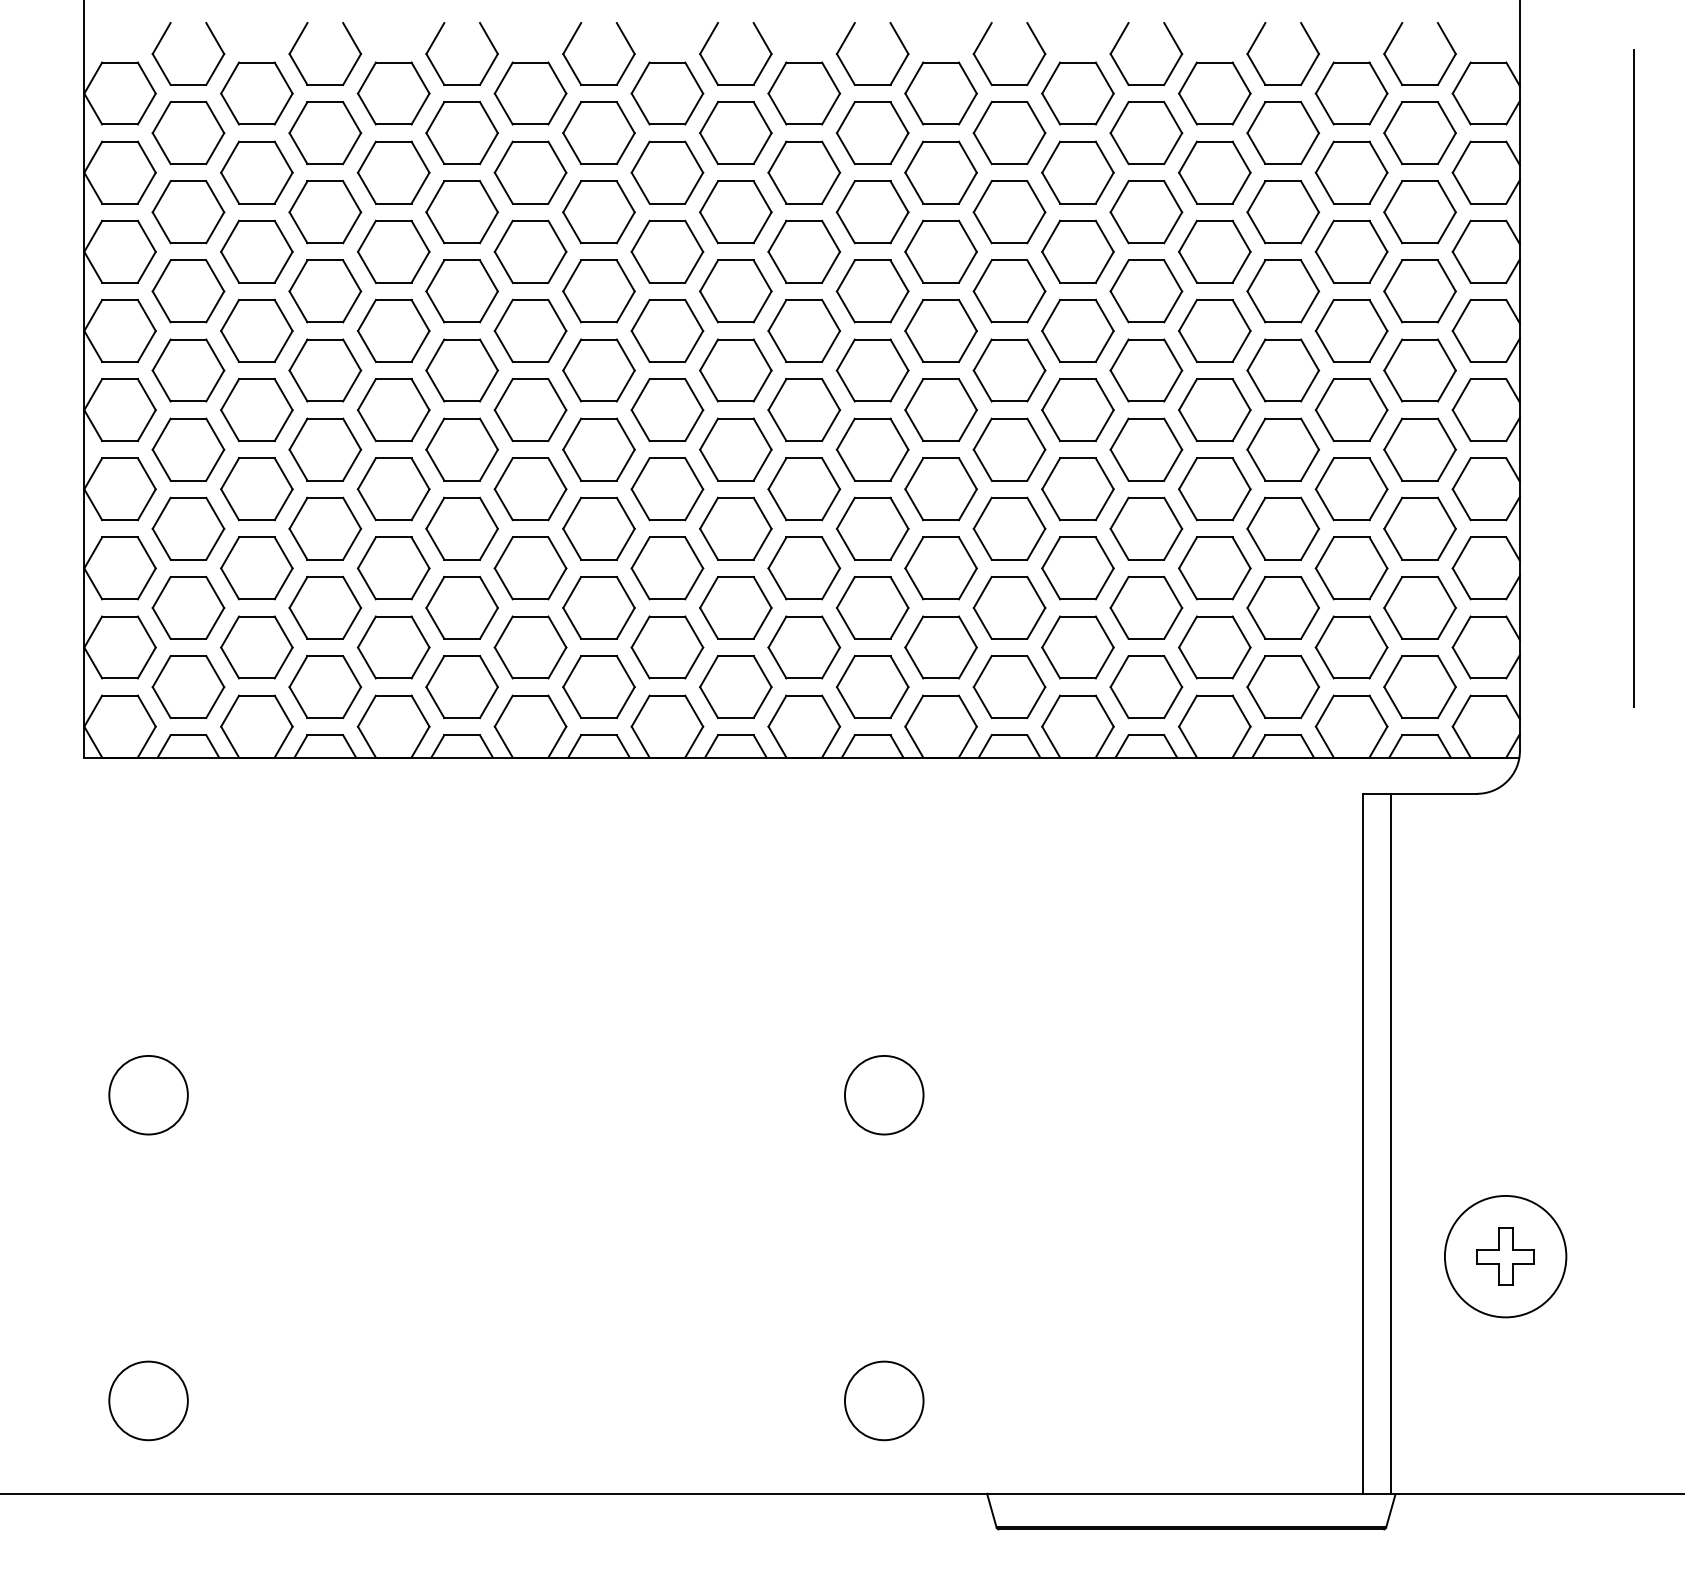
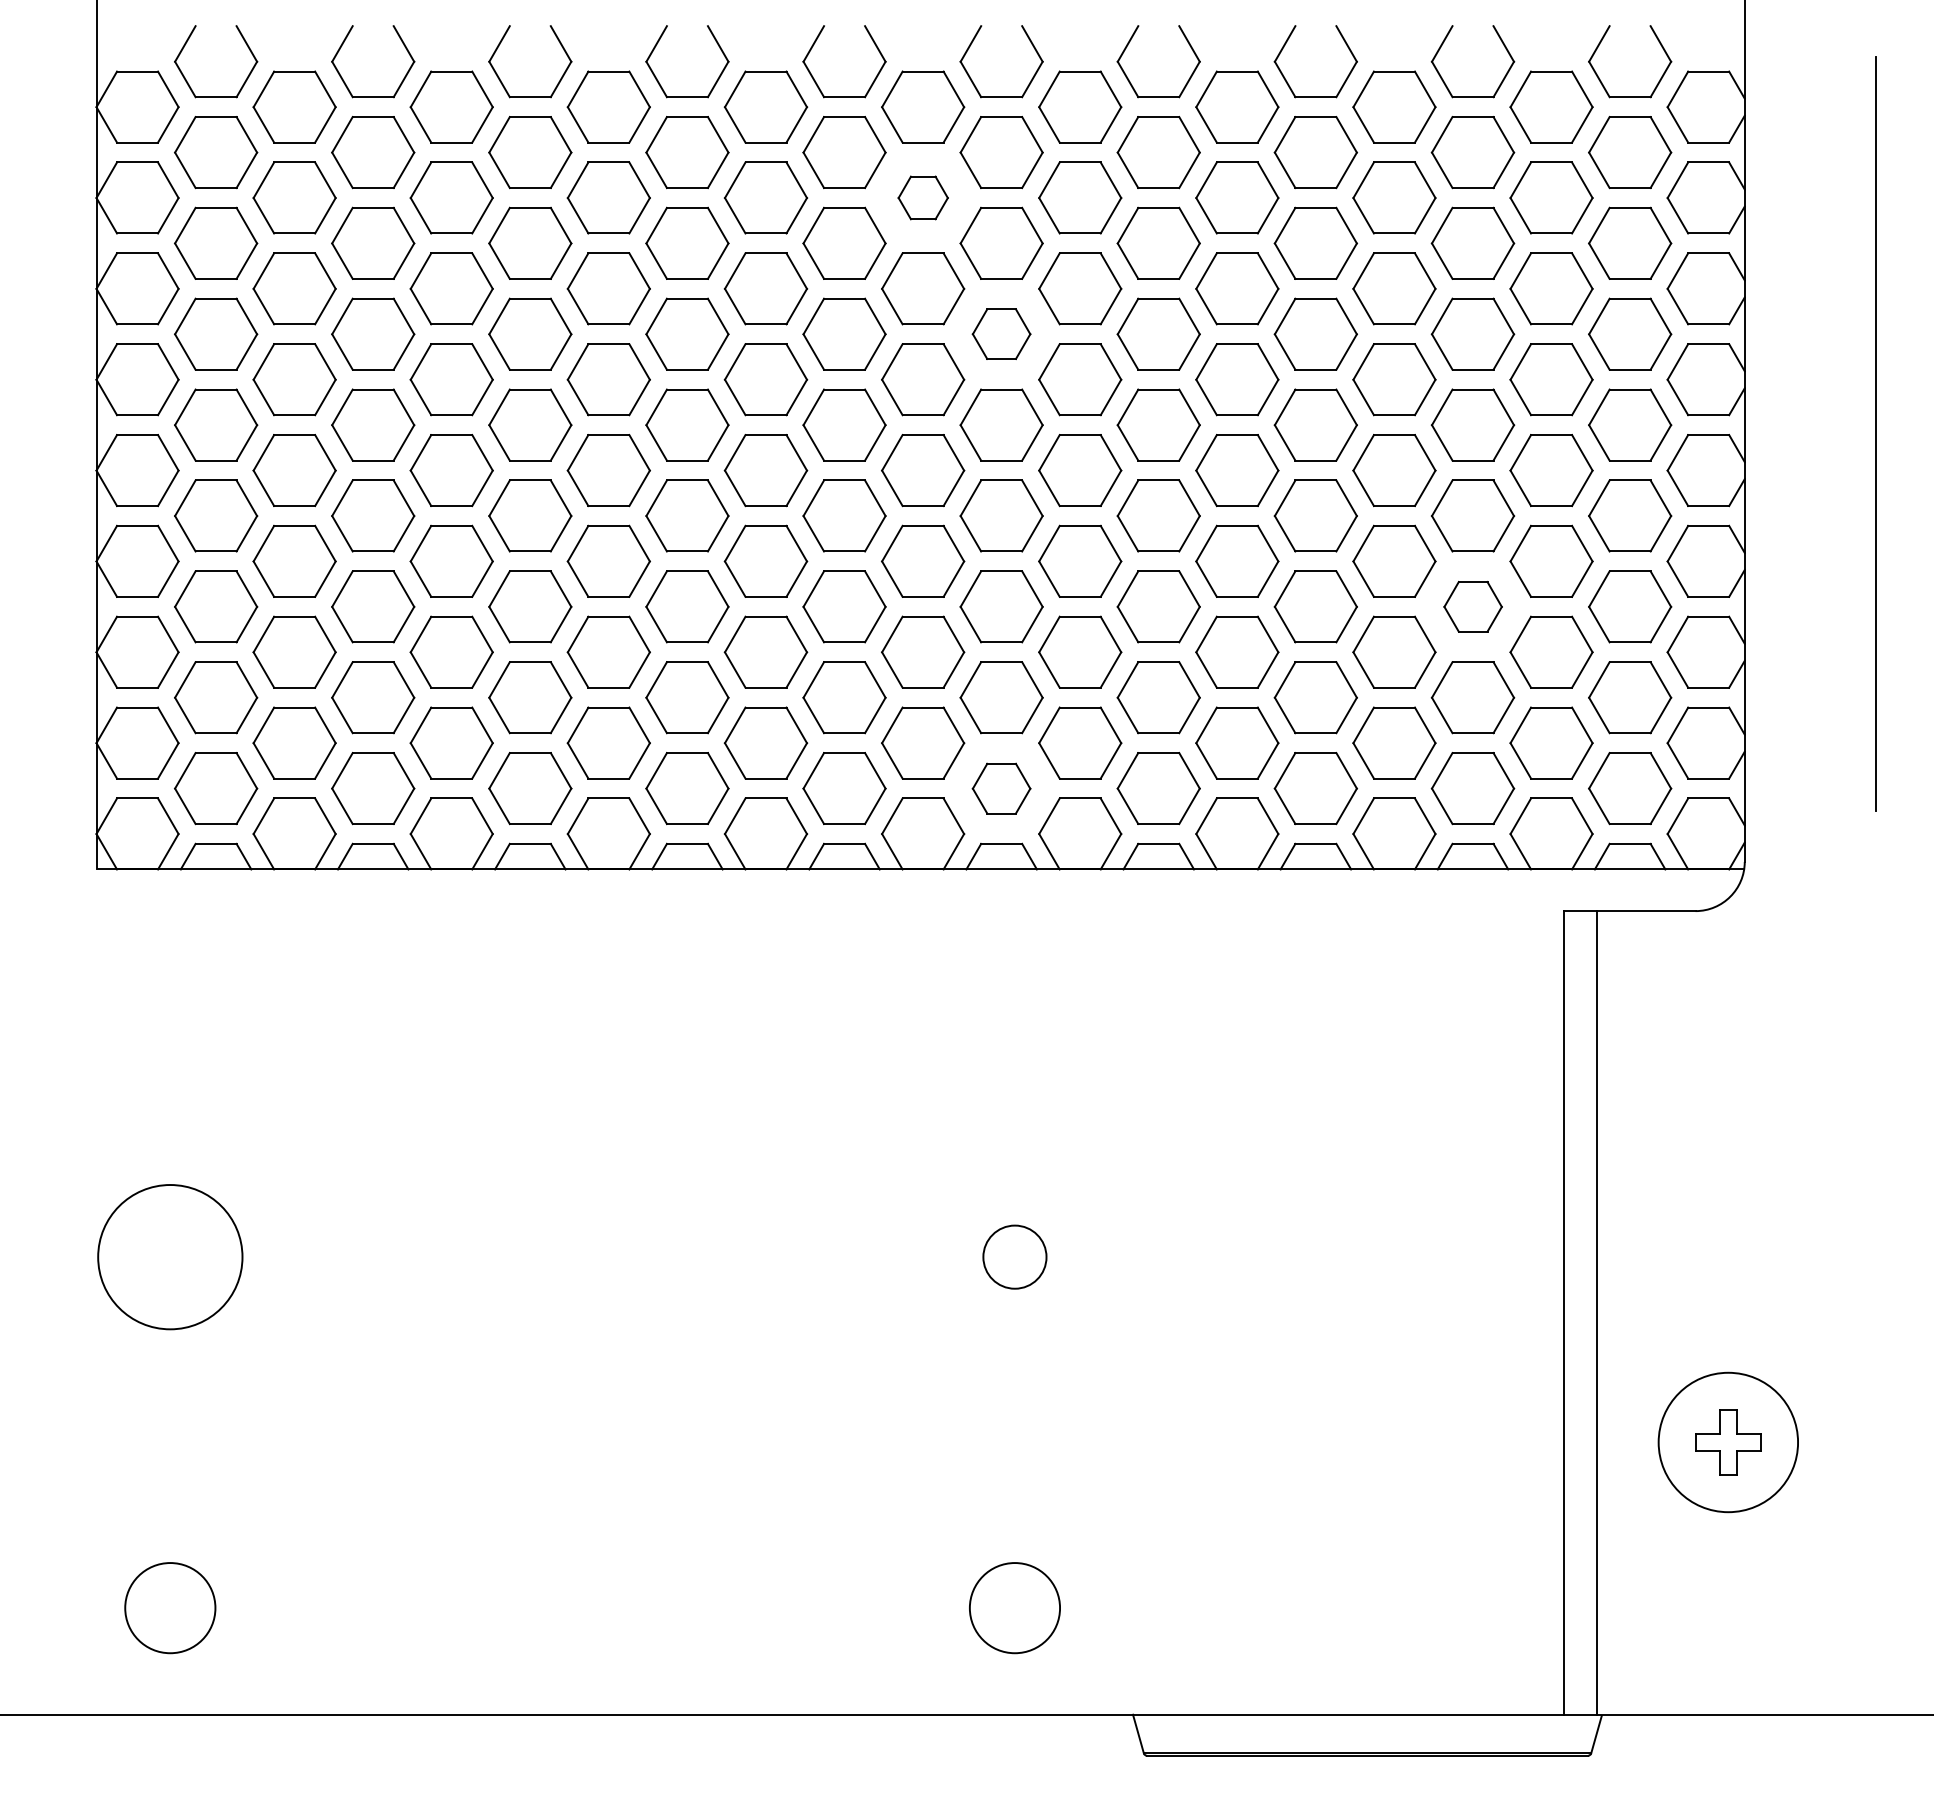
part: (804, 172) -> (923, 197), size x0.6
part: (872, 290) -> (1001, 333), size x0.7
part: (1283, 528) -> (1473, 606), size x0.7
part: (872, 687) -> (1001, 788), size x0.7
circle: (148, 1095) -> (170, 1257), size x1.6
circle: (883, 1095) -> (1014, 1257), size x0.7

